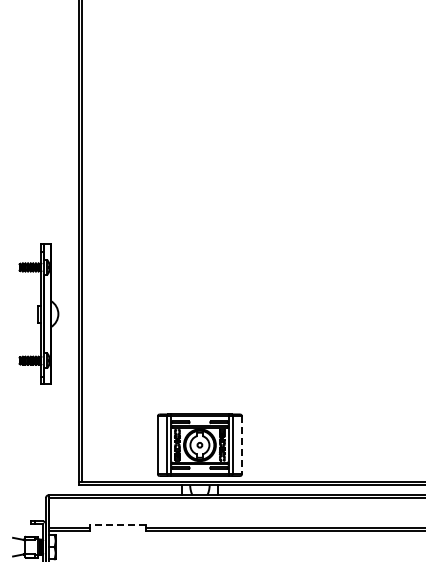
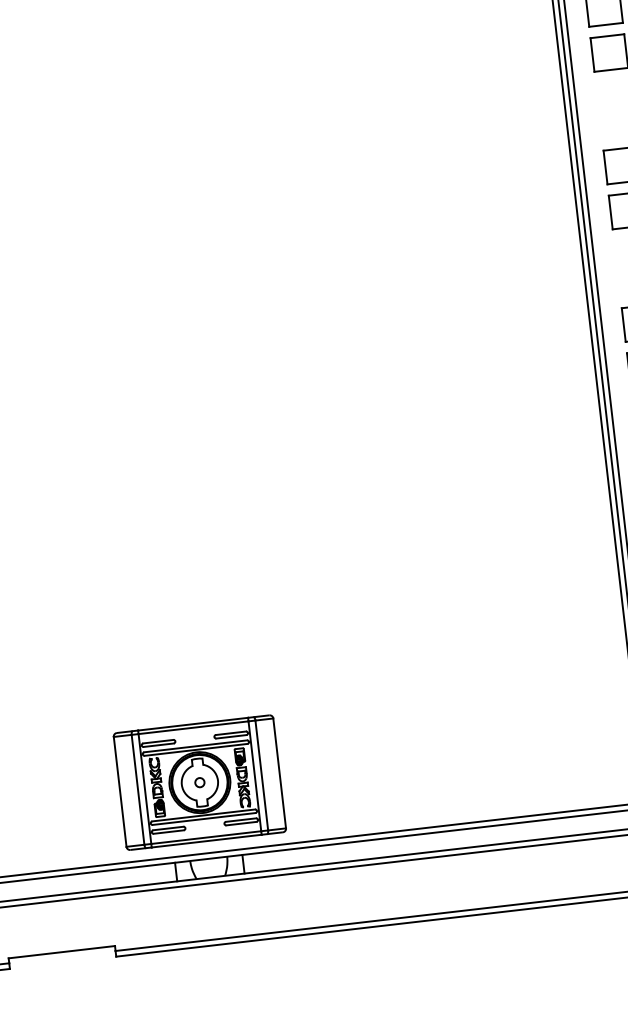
line: (241, 445) -> (278, 774), dashed -> solid
line: (117, 525) -> (61, 953), dashed -> solid

